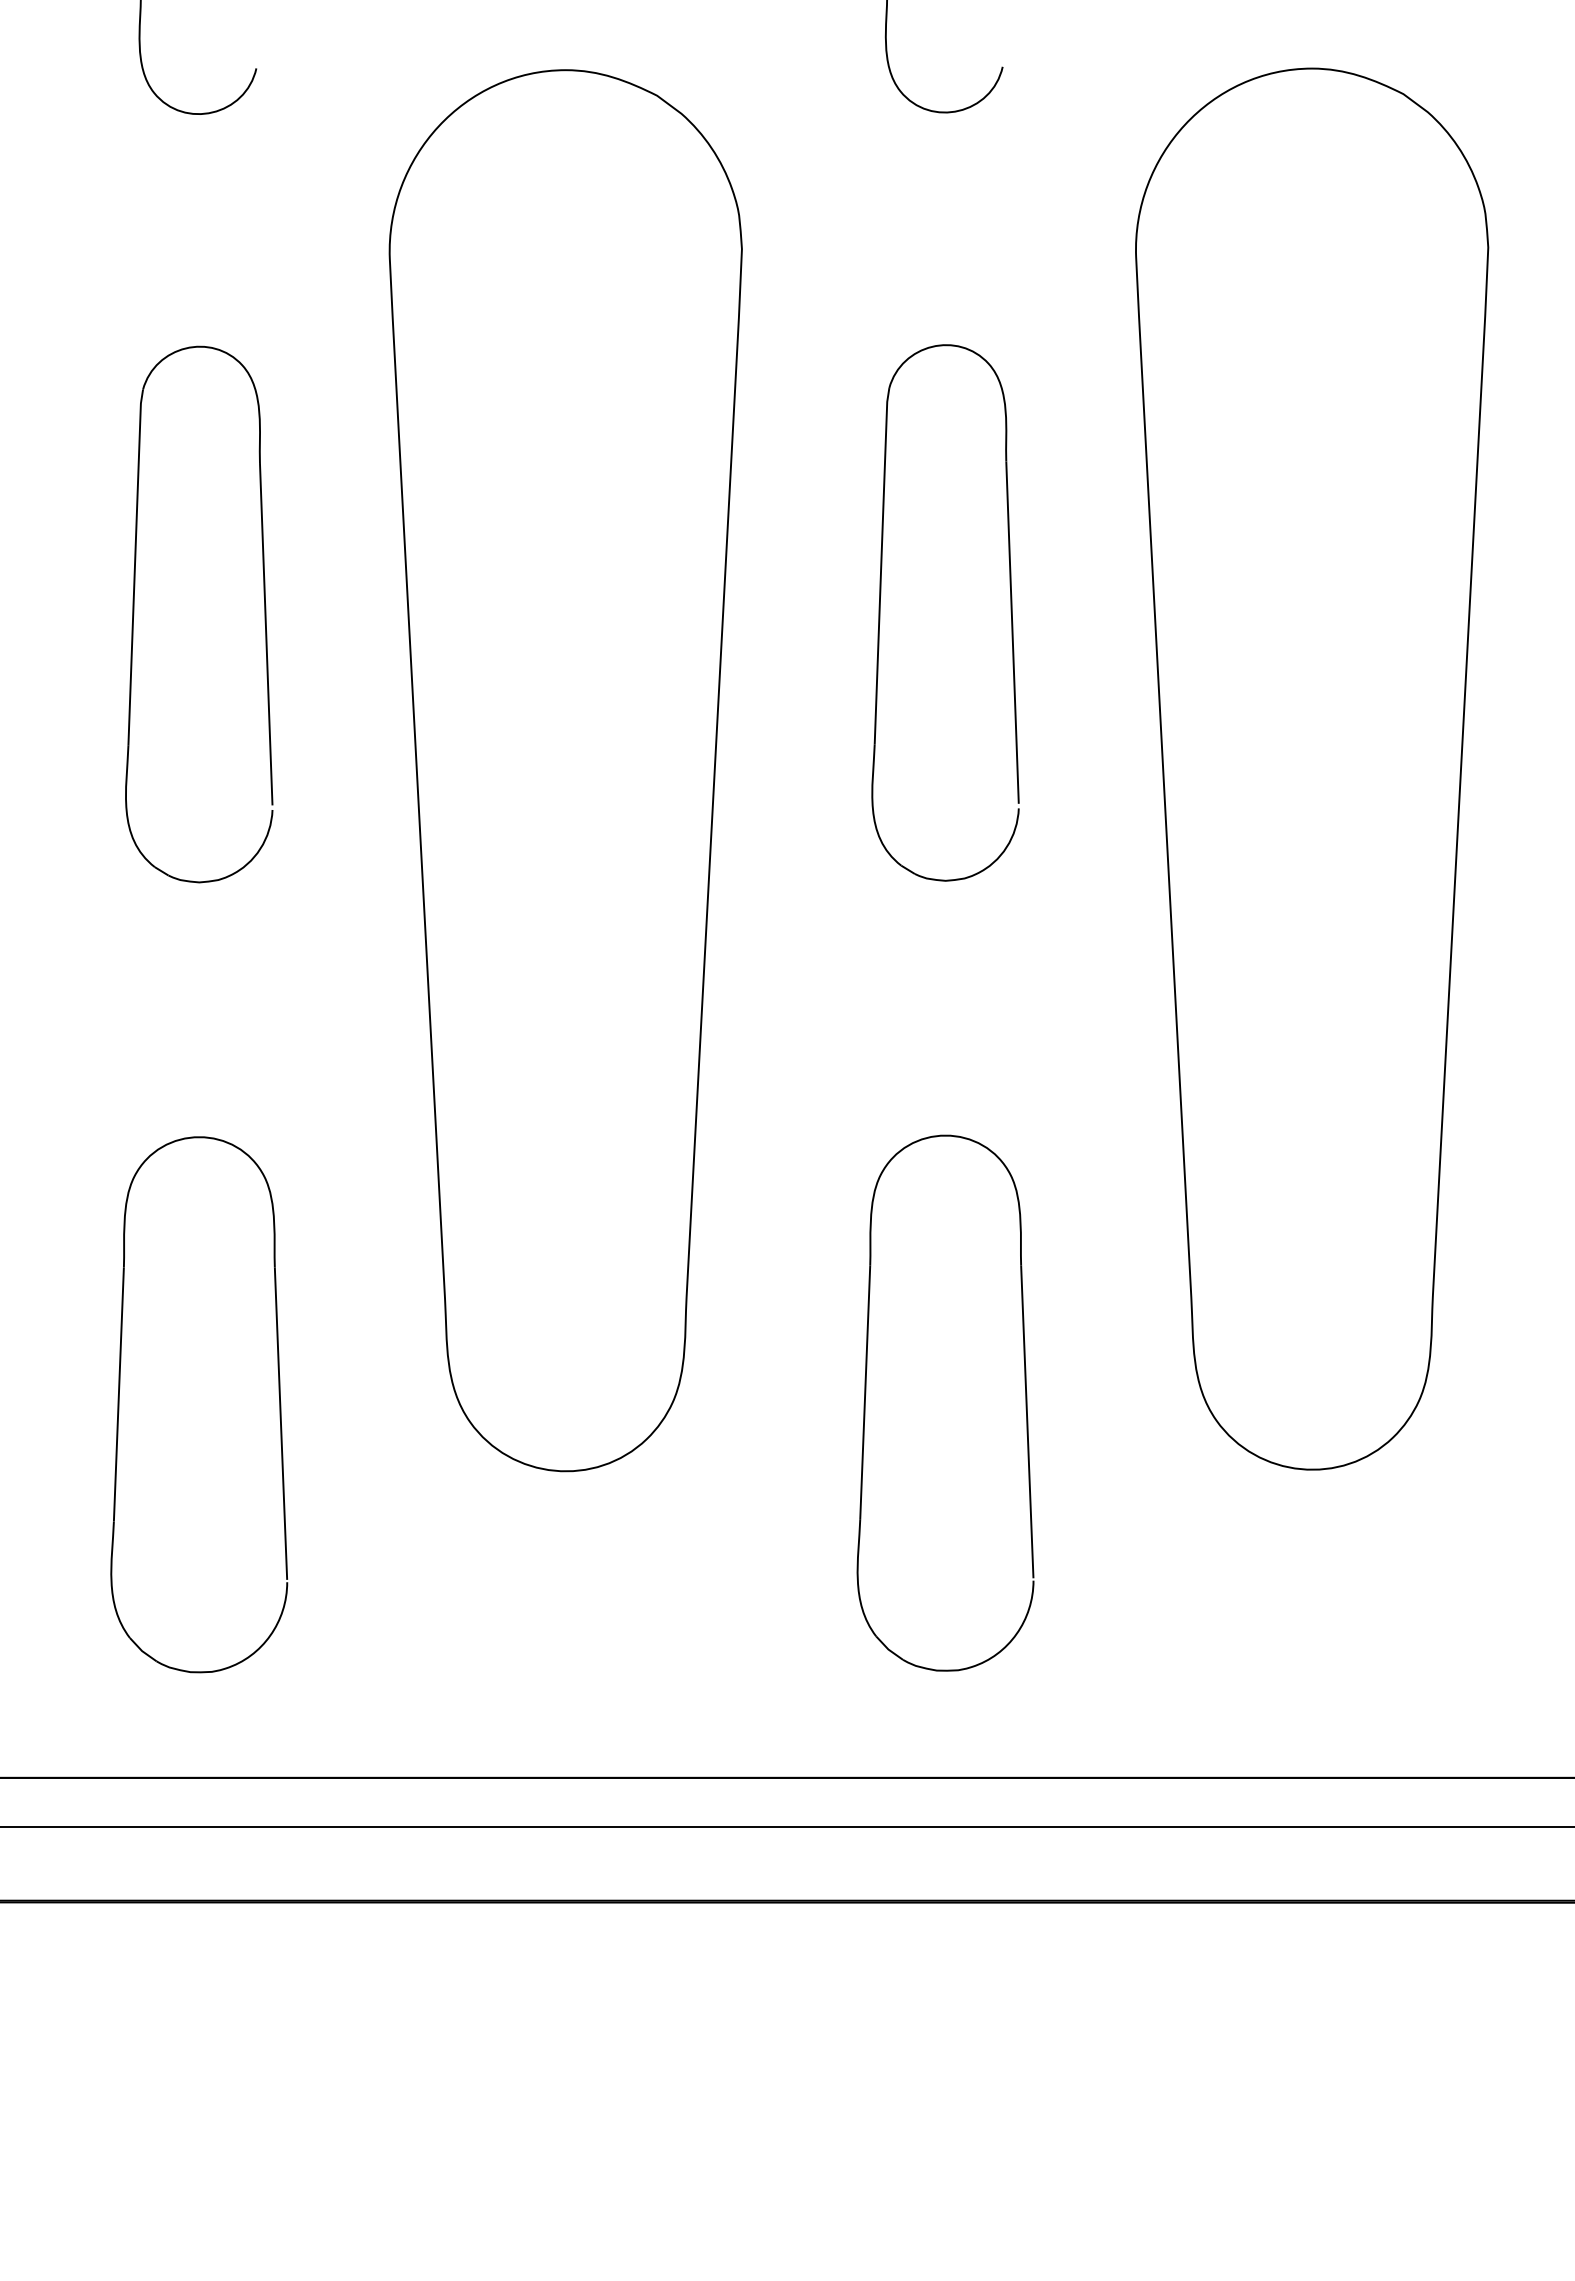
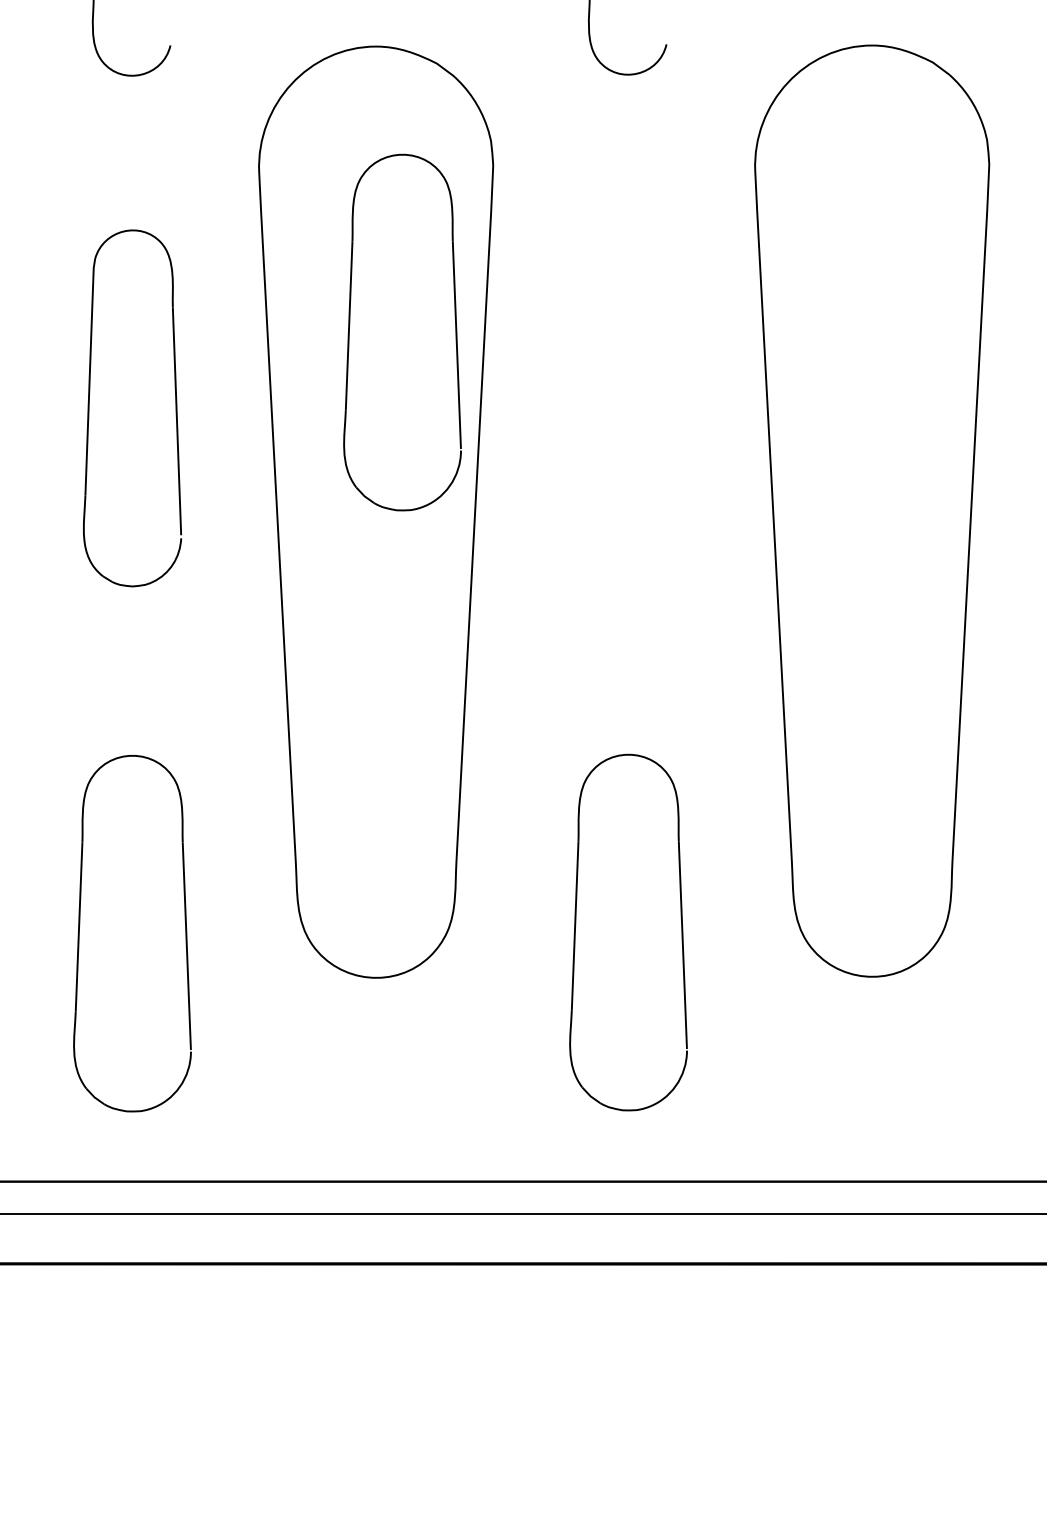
part: (527, 489) -> (350, 325), added
part: (880, 613) -> (585, 407), removed

